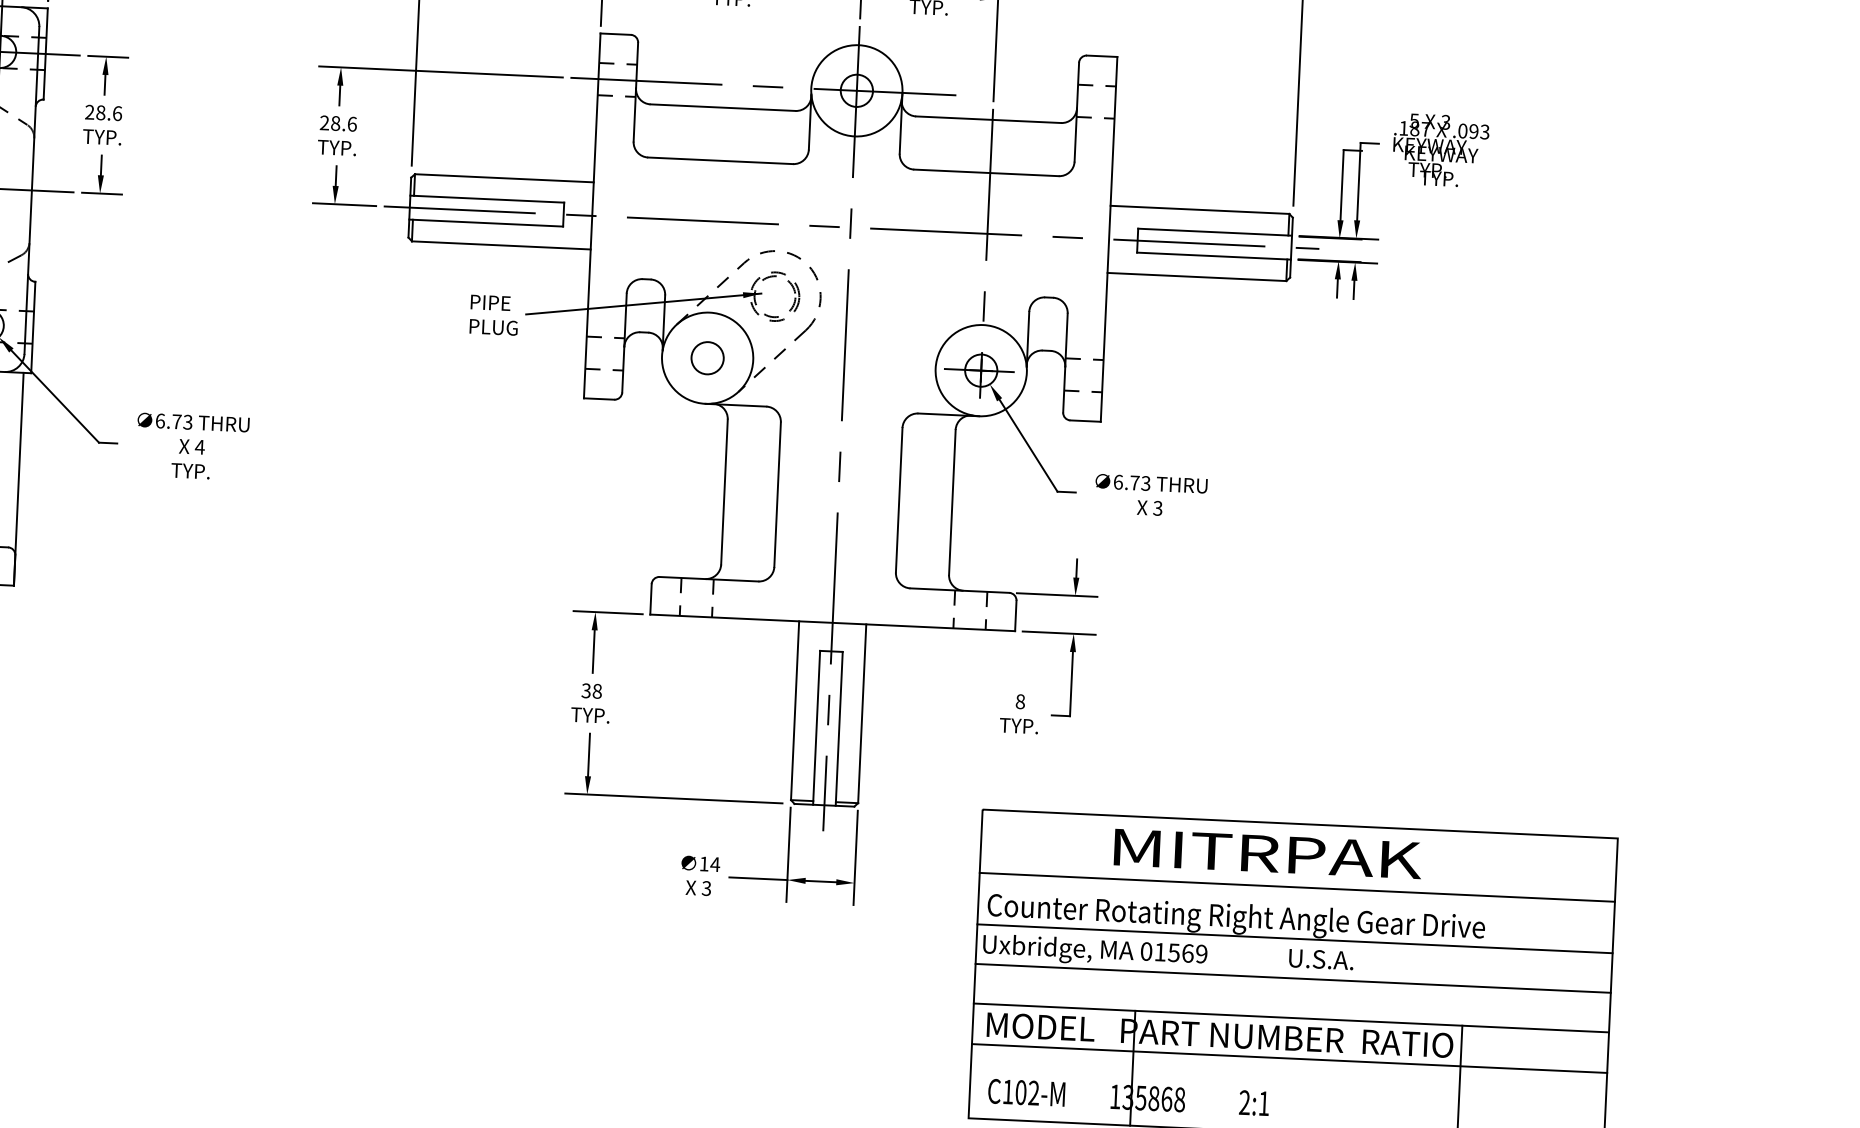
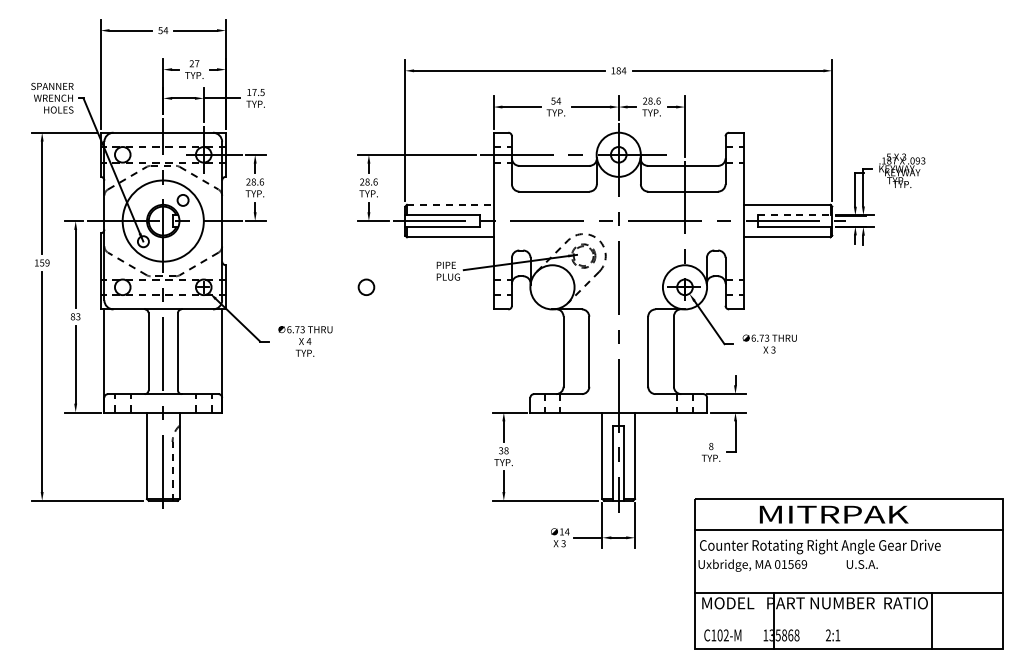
line: (504, 177) -> (450, 204), solid -> dashed
line: (1216, 232) -> (795, 215), solid -> dashed
circle: (707, 356) -> (366, 286), moved
line: (1293, 939) -> (848, 555), removed
line: (1291, 978) -> (848, 574), removed
line: (1288, 1059) -> (848, 613), removed

